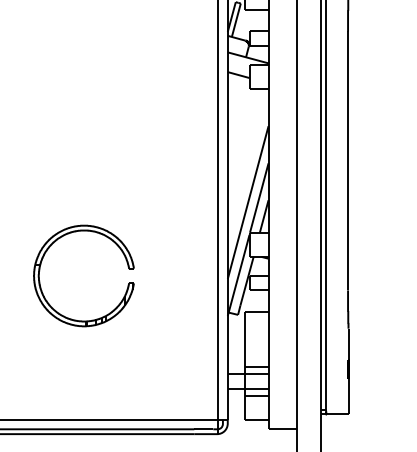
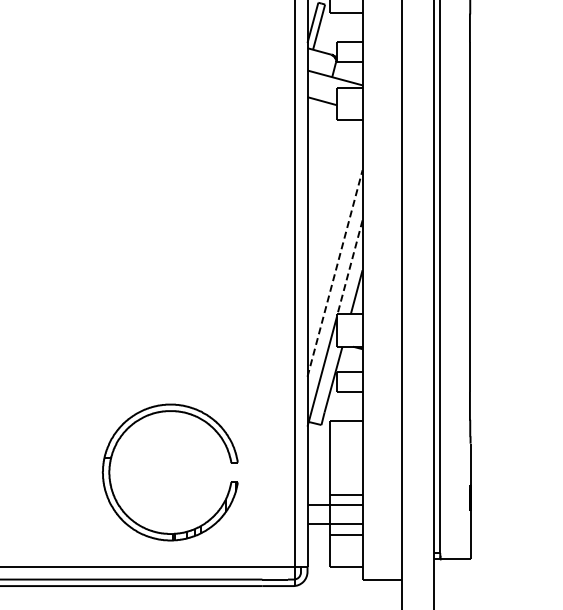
line: (259, 198) -> (350, 267), solid -> dashed
line: (248, 202) -> (335, 273), solid -> dashed
part: (40, 269) -> (111, 463), moved

